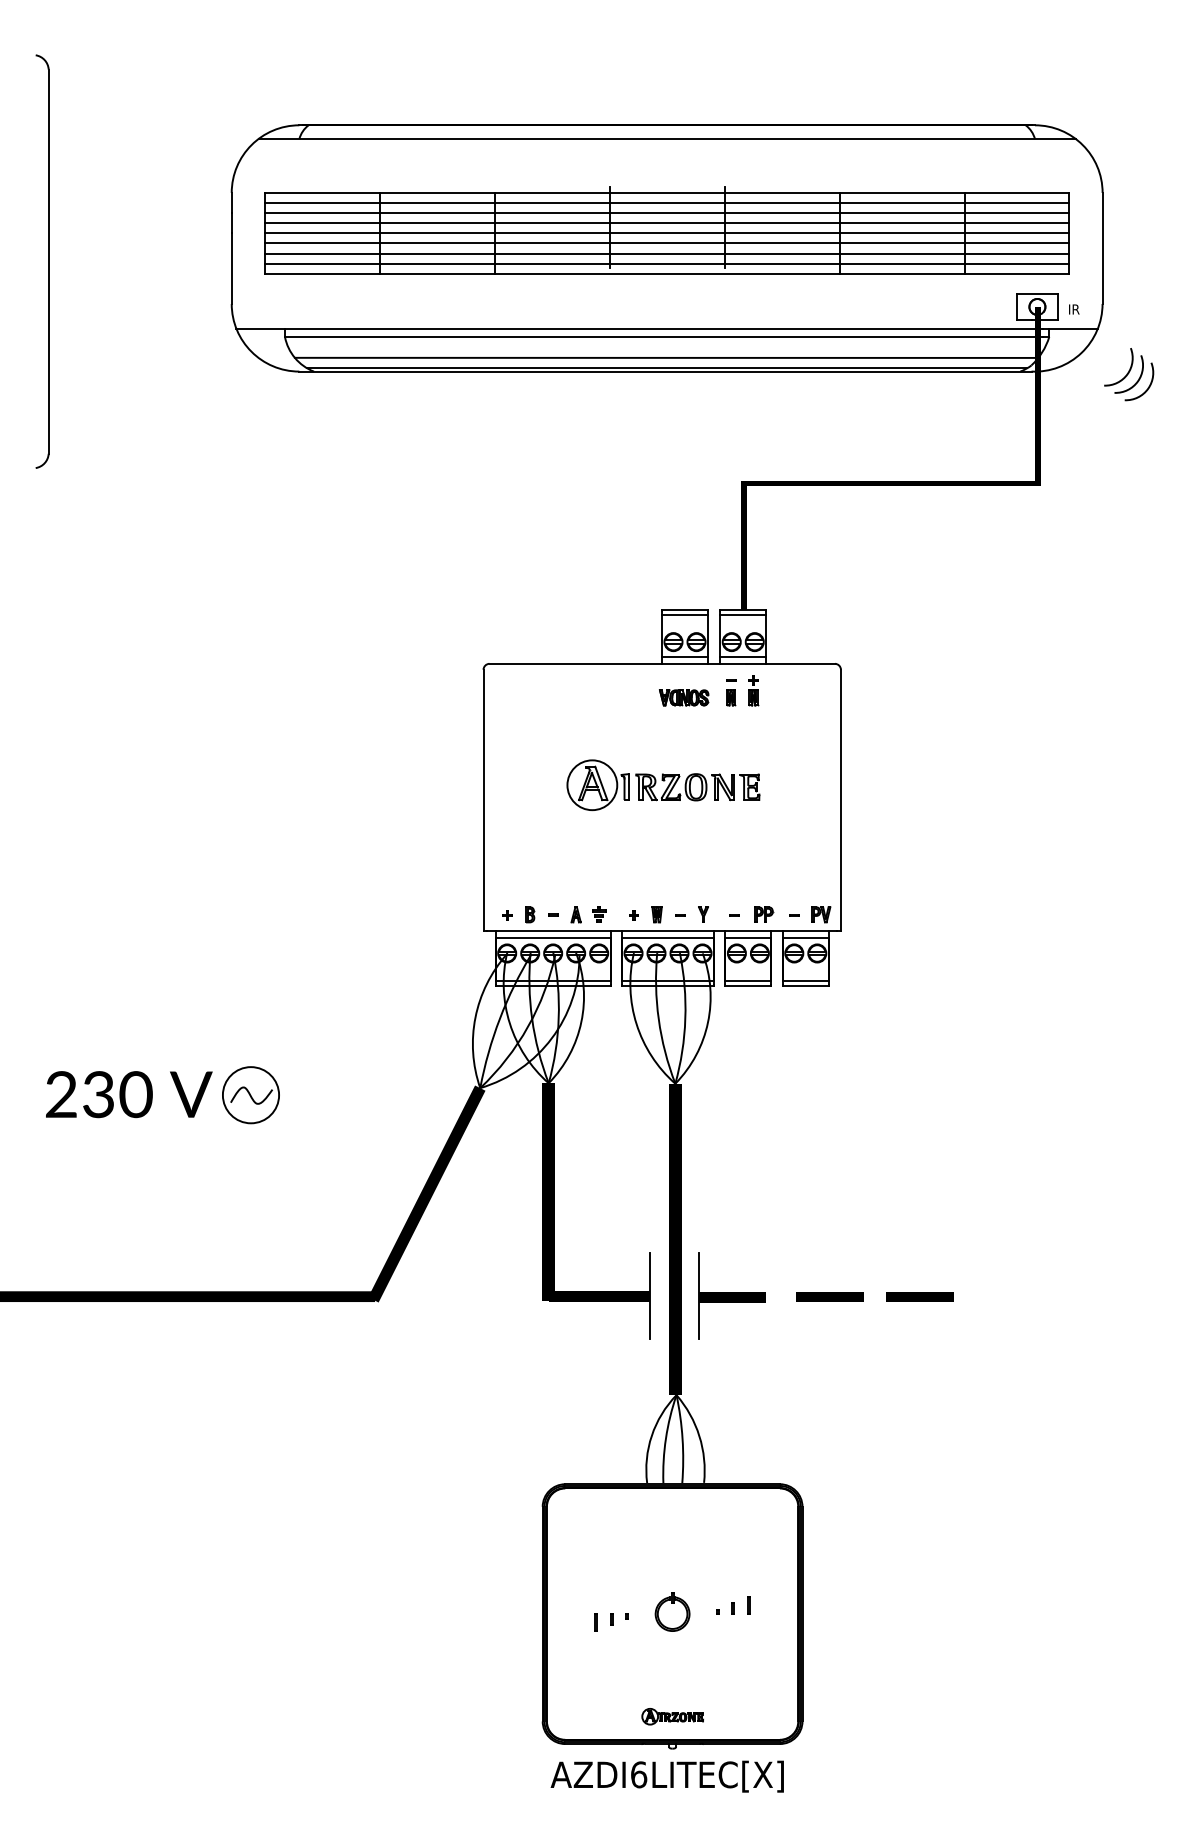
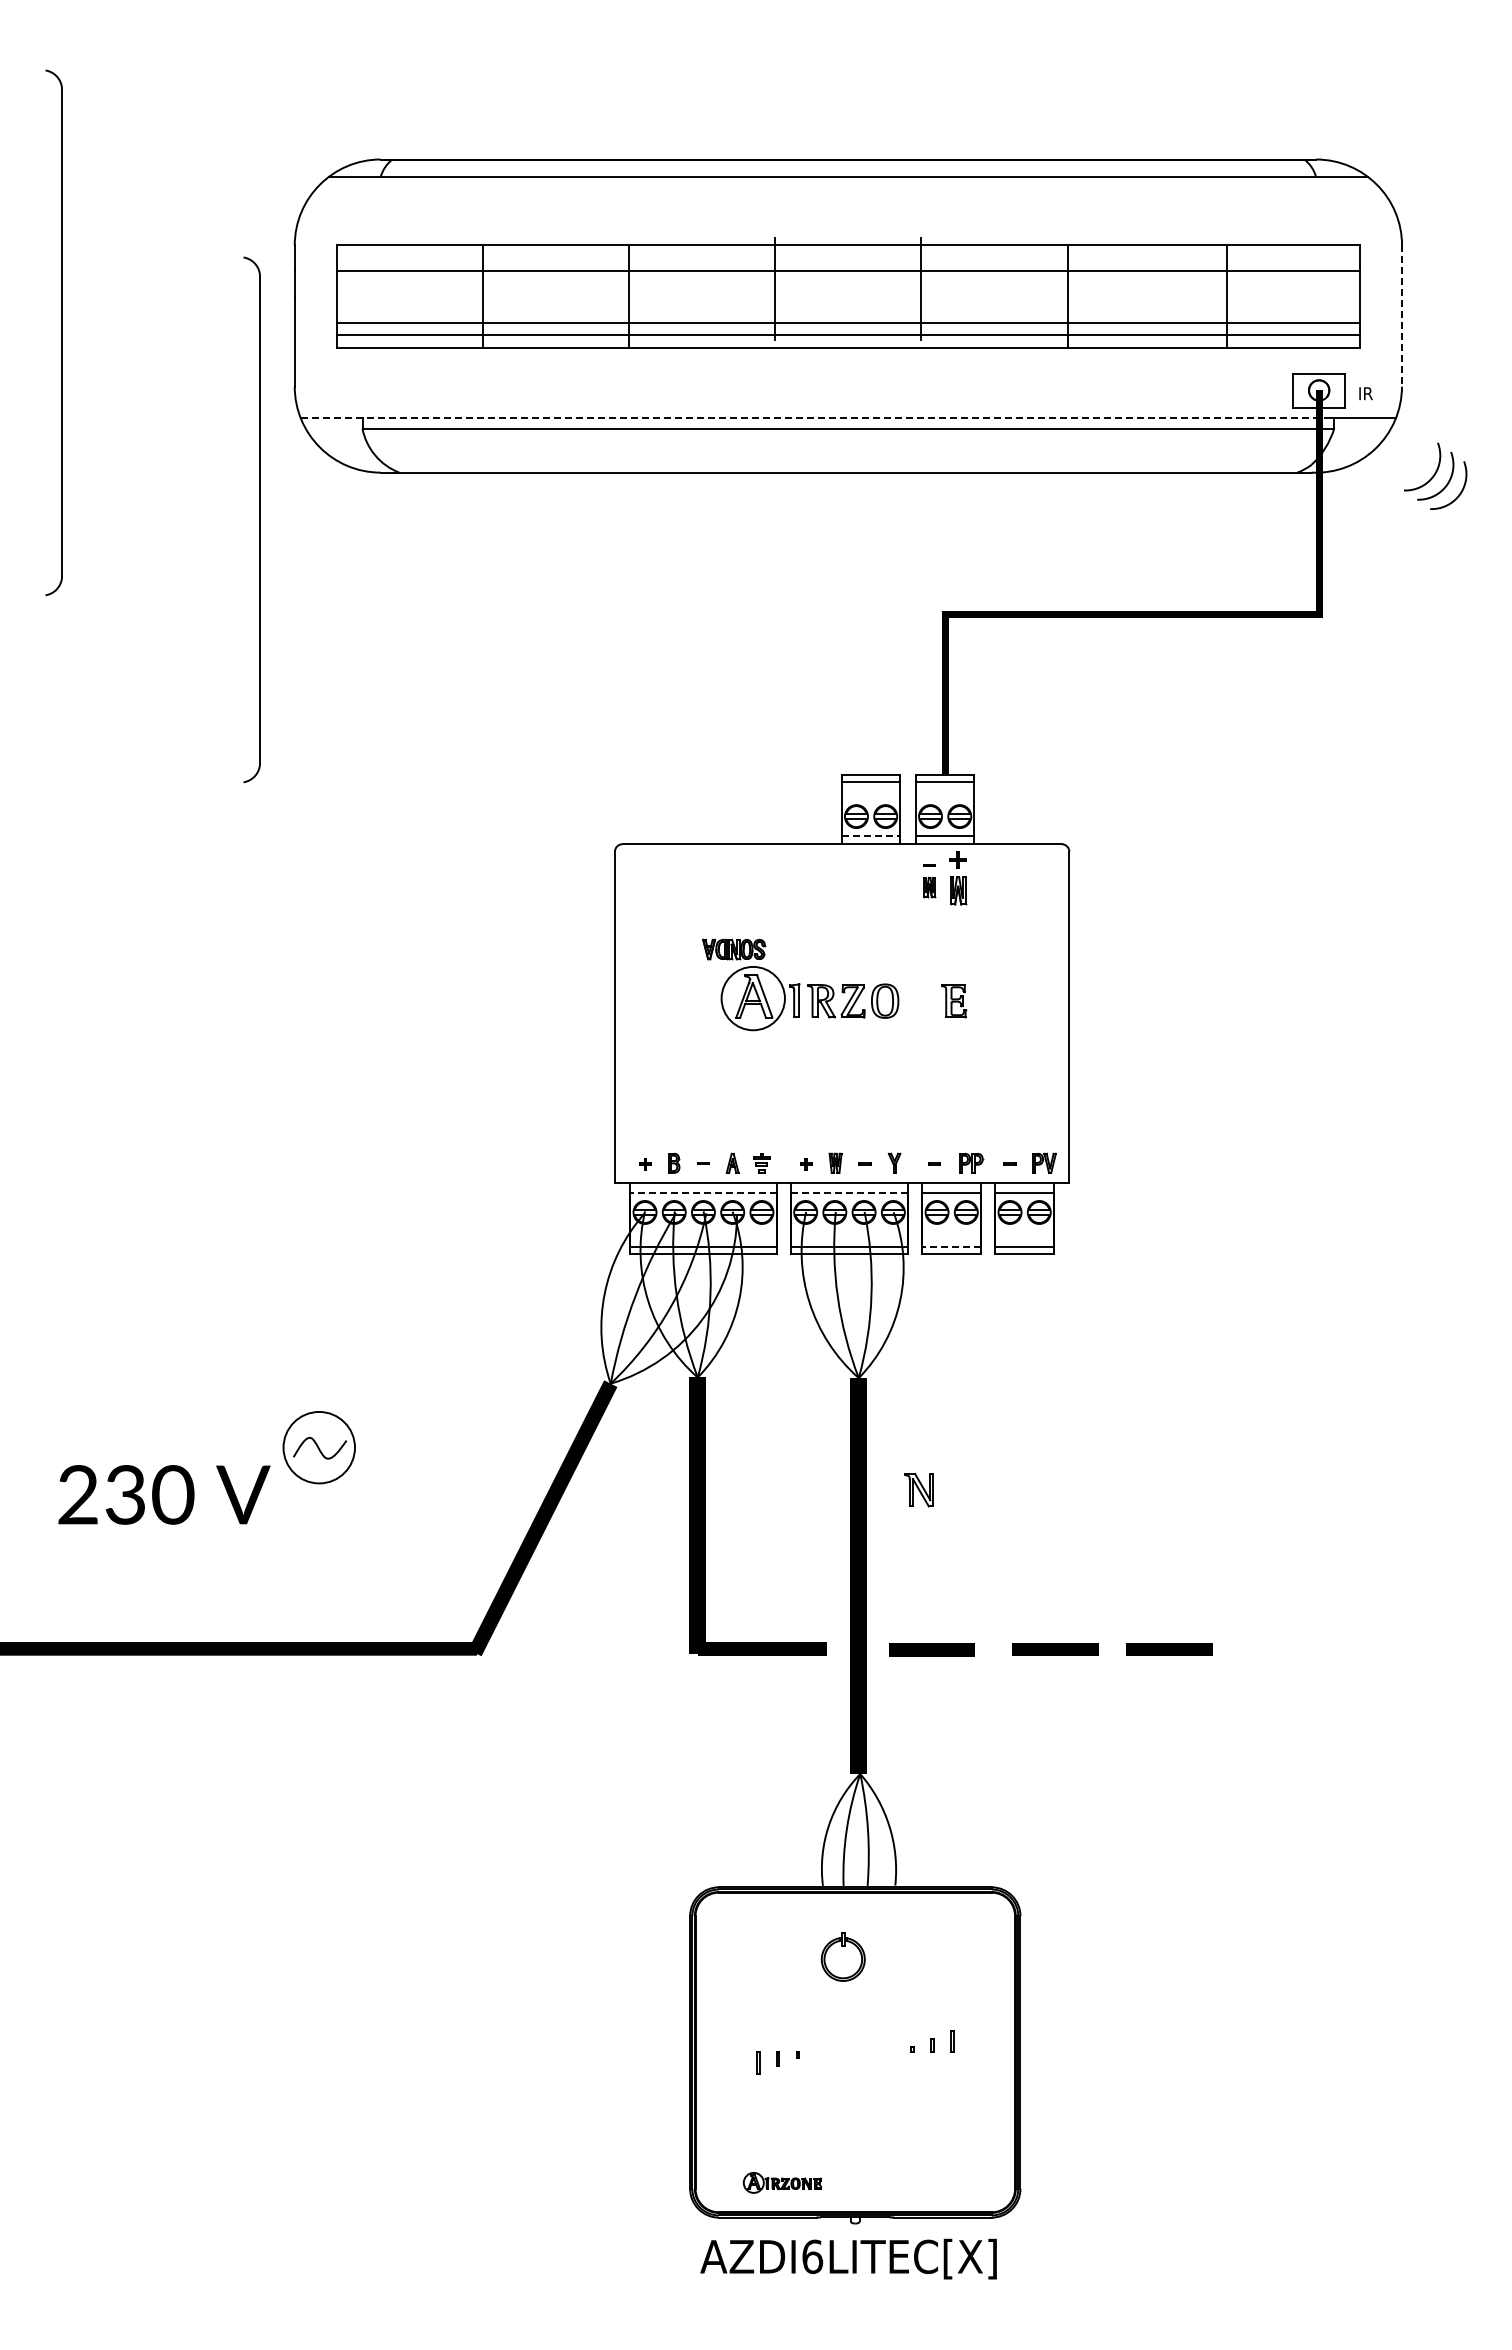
line: (666, 203) -> (847, 258), removed
line: (666, 222) -> (847, 283), removed
line: (666, 233) -> (847, 296), removed
line: (666, 243) -> (847, 309), removed
line: (1102, 248) -> (1401, 316), solid -> dashed
line: (639, 329) -> (813, 418), solid -> dashed
line: (666, 358) -> (847, 455), removed
line: (667, 368) -> (848, 468), removed
part: (204, 408) -> (259, 519), added
line: (685, 656) -> (871, 835), solid -> dashed
part: (753, 690) -> (958, 878), size x1.4
part: (684, 697) -> (734, 949), moved
part: (722, 786) -> (918, 1489), moved
line: (552, 938) -> (702, 1193), solid -> dashed
line: (668, 938) -> (849, 1193), solid -> dashed
line: (748, 980) -> (951, 1246), solid -> dashed
text: (129, 1094) -> (164, 1494), moved
part: (250, 1095) -> (318, 1447), moved
line: (649, 1295) -> (826, 1647), removed
line: (699, 1295) -> (889, 1647), removed
part: (671, 1611) -> (842, 1956), moved
part: (671, 1716) -> (781, 2182), moved

